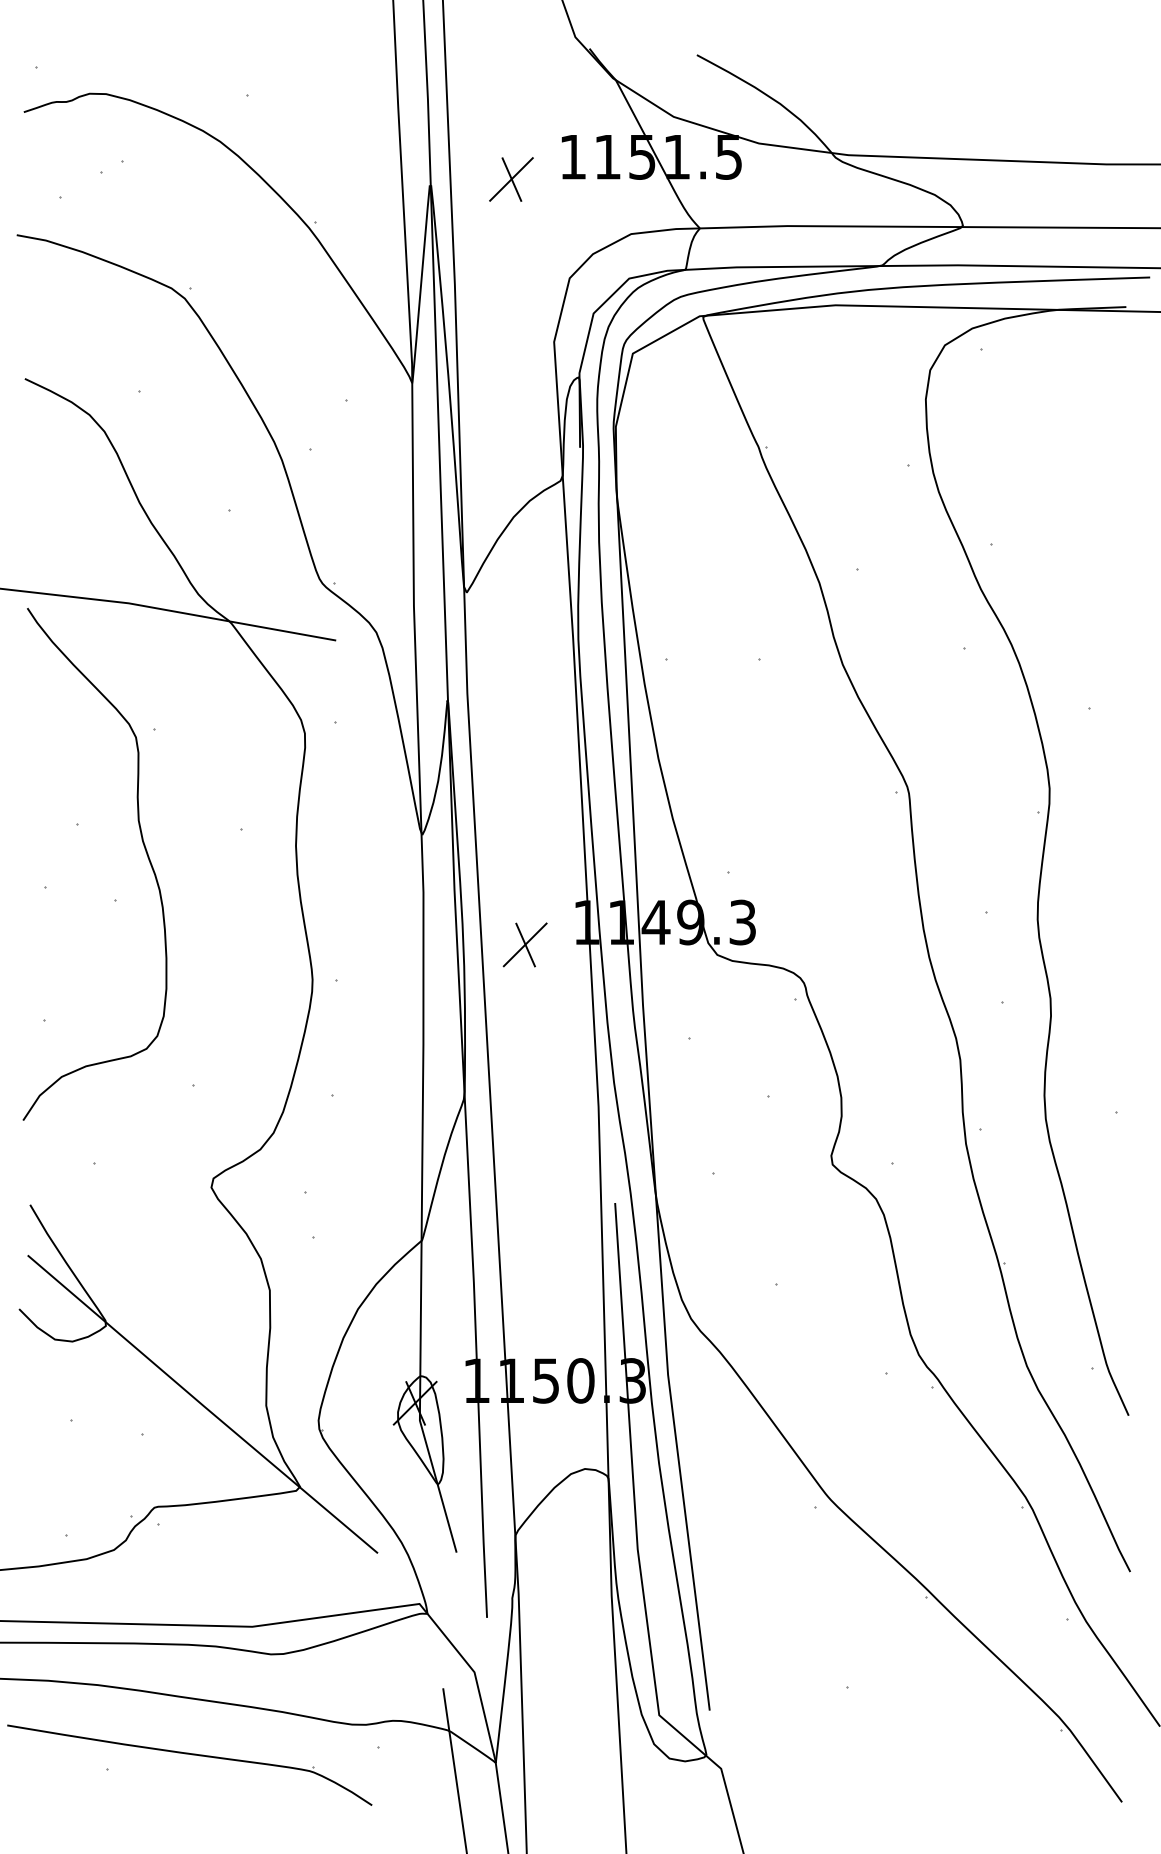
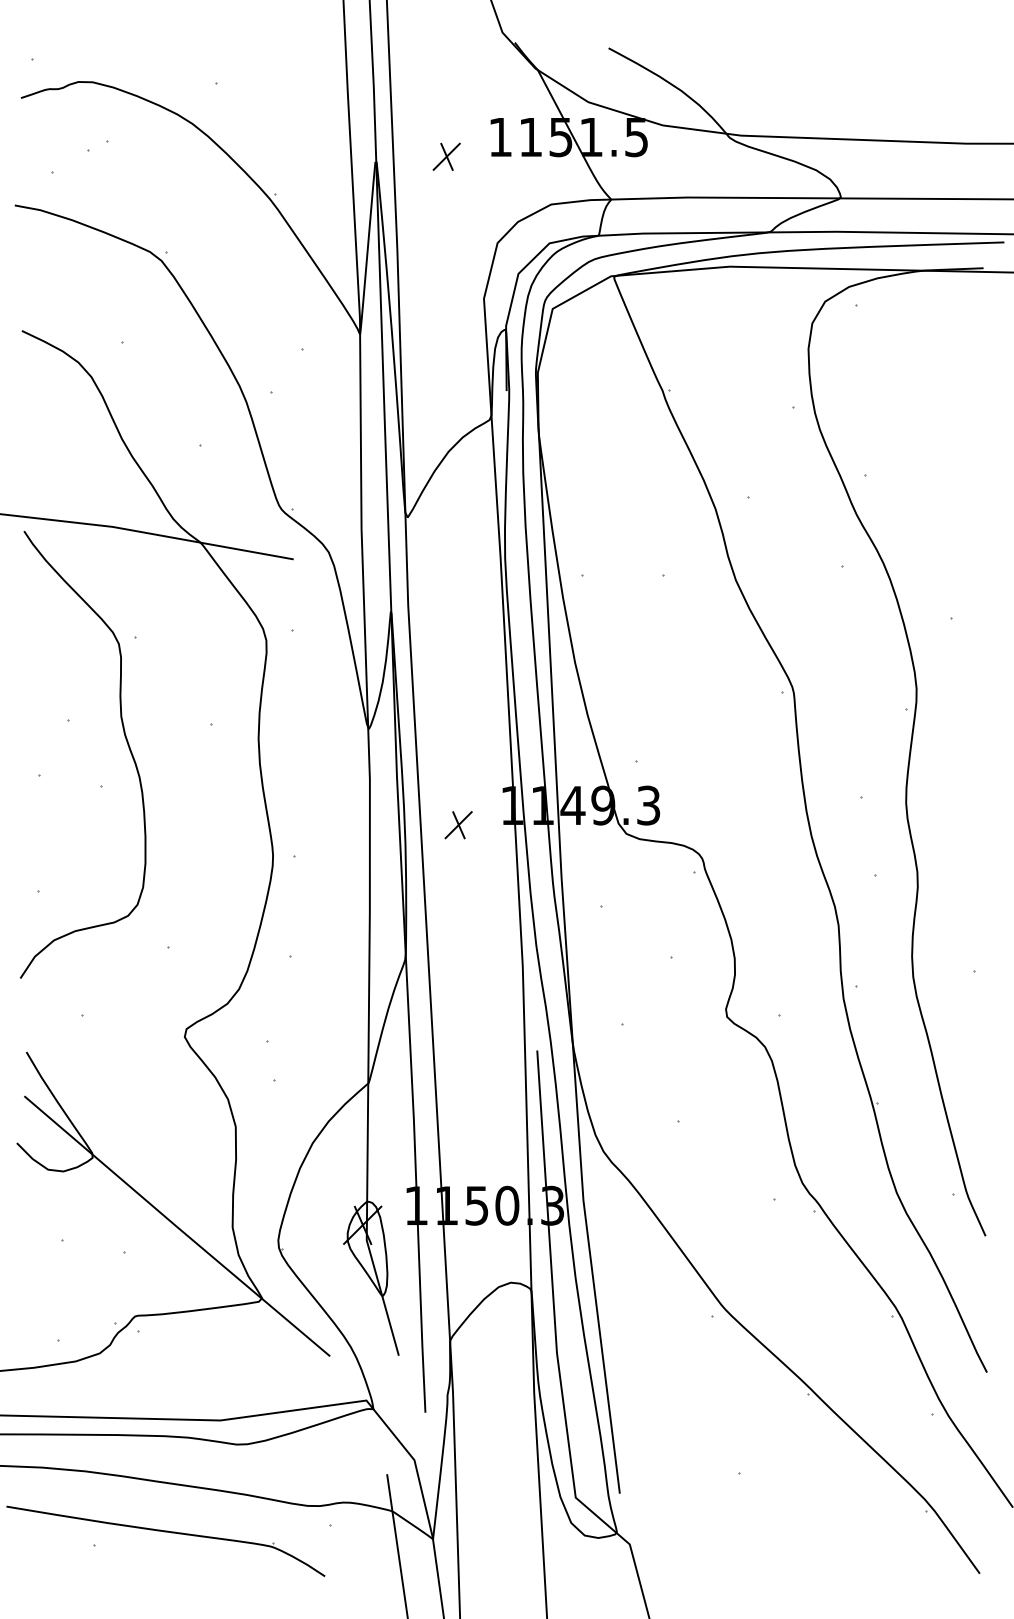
part: (511, 179) -> (446, 156), size x0.7
part: (524, 944) -> (458, 824), size x0.7

